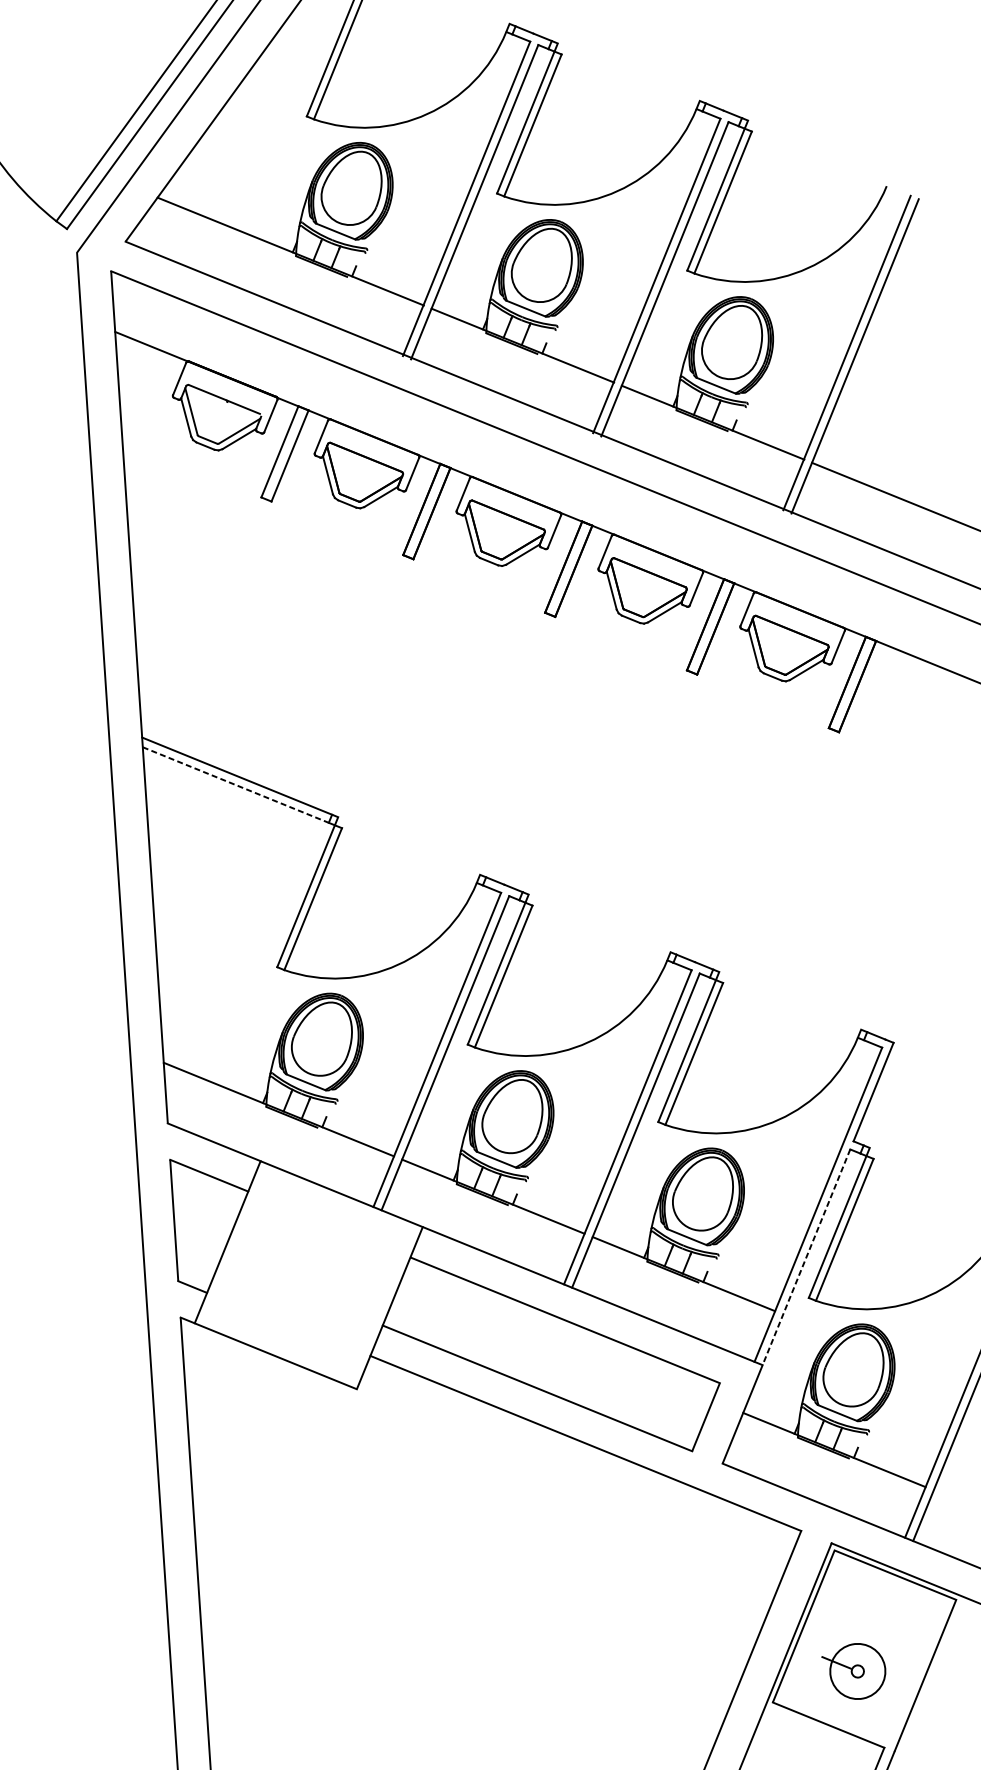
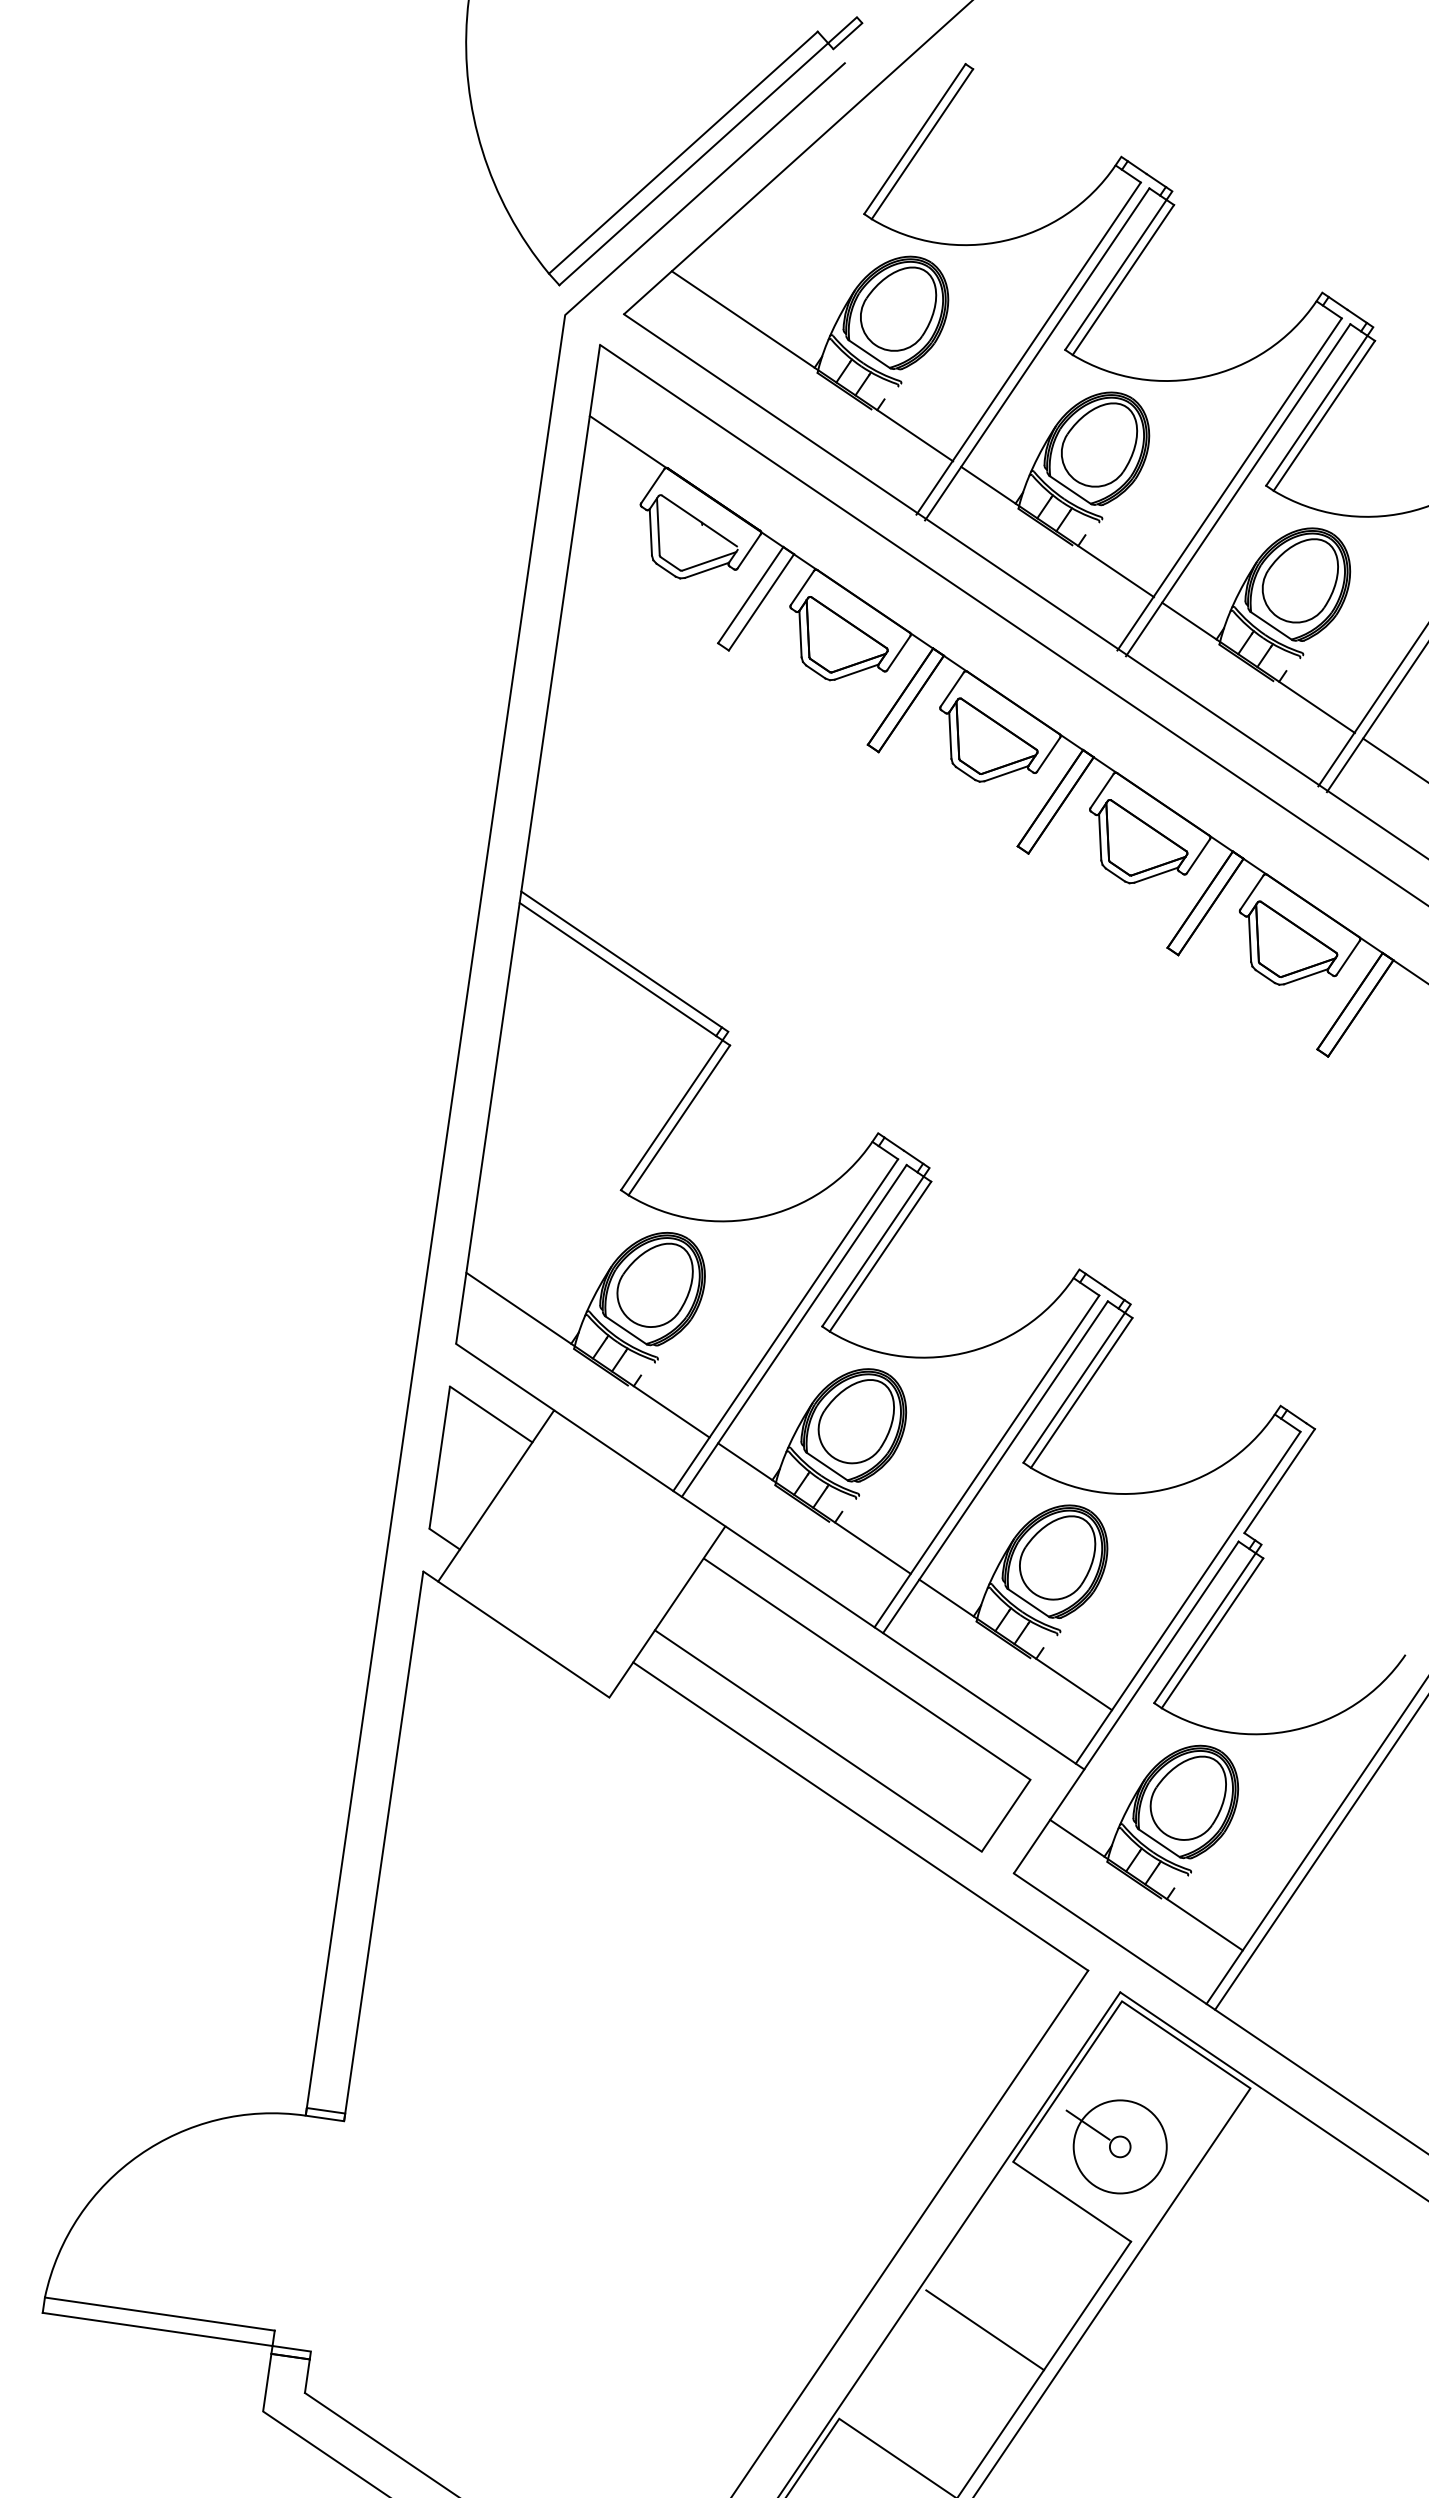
line: (235, 785) -> (617, 969), dashed -> solid
line: (806, 1257) -> (1161, 1655), dashed -> solid
part: (855, 1671) -> (1116, 2146), size x1.43

